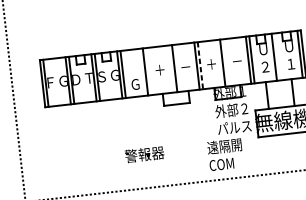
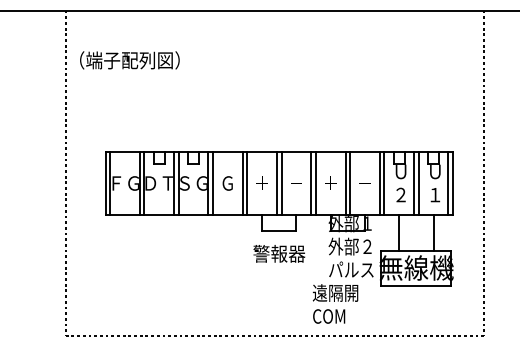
line: (277, 56) -> (418, 183), added
line: (226, 62) -> (350, 183), added
line: (200, 66) -> (315, 184), dashed -> solid
line: (171, 69) -> (277, 183), added
line: (149, 71) -> (247, 183), added
text: (135, 84) -> (227, 183), moved
text: (144, 154) -> (279, 253), moved

